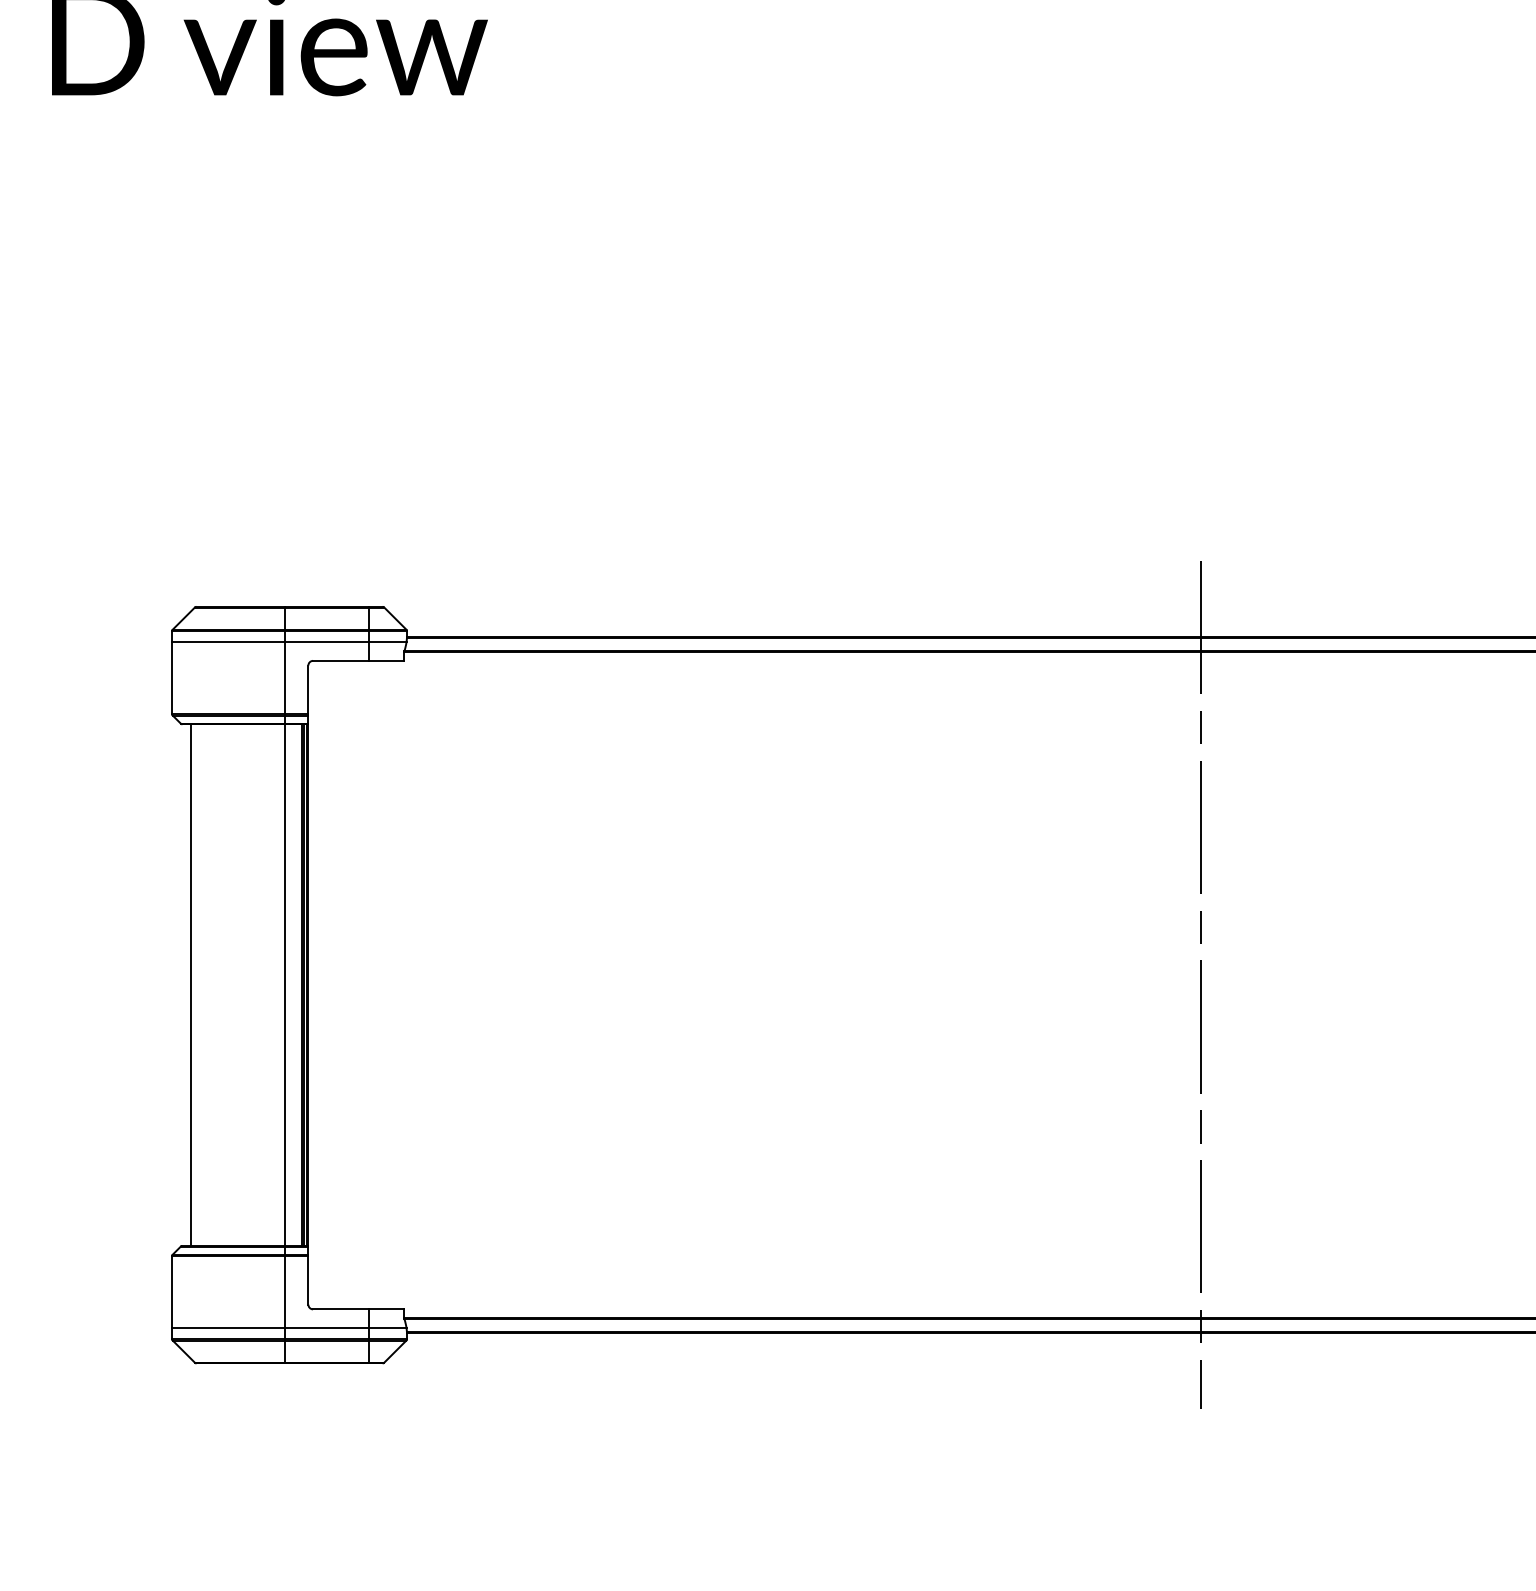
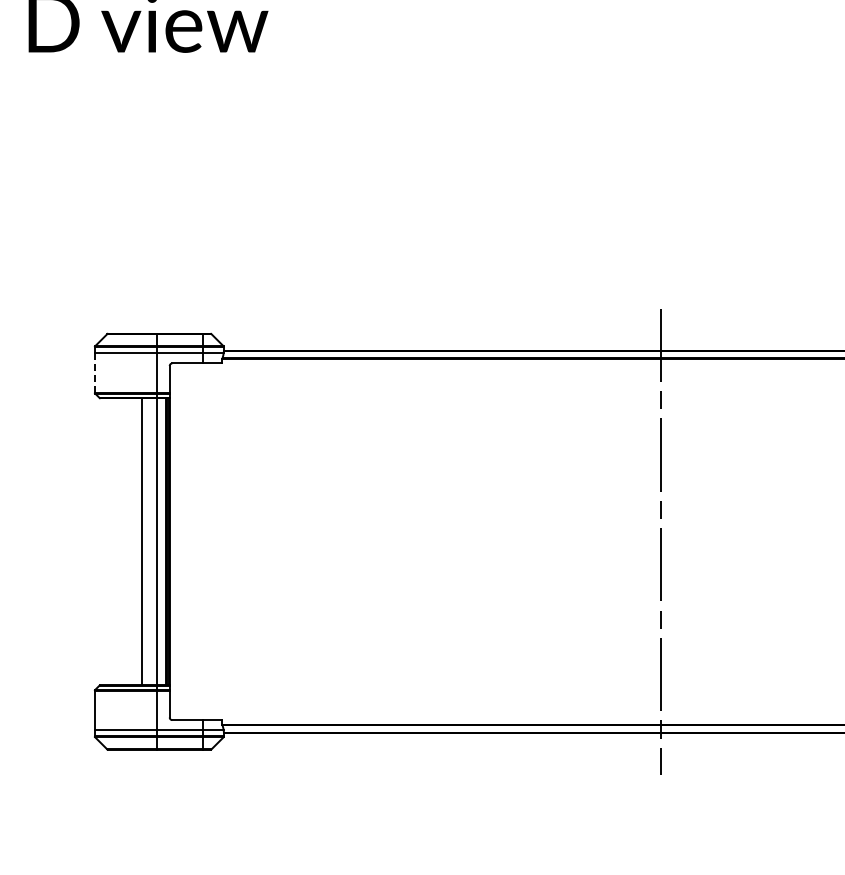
line: (171, 677) -> (94, 372), solid -> dashed
line: (191, 984) -> (142, 541), moved

